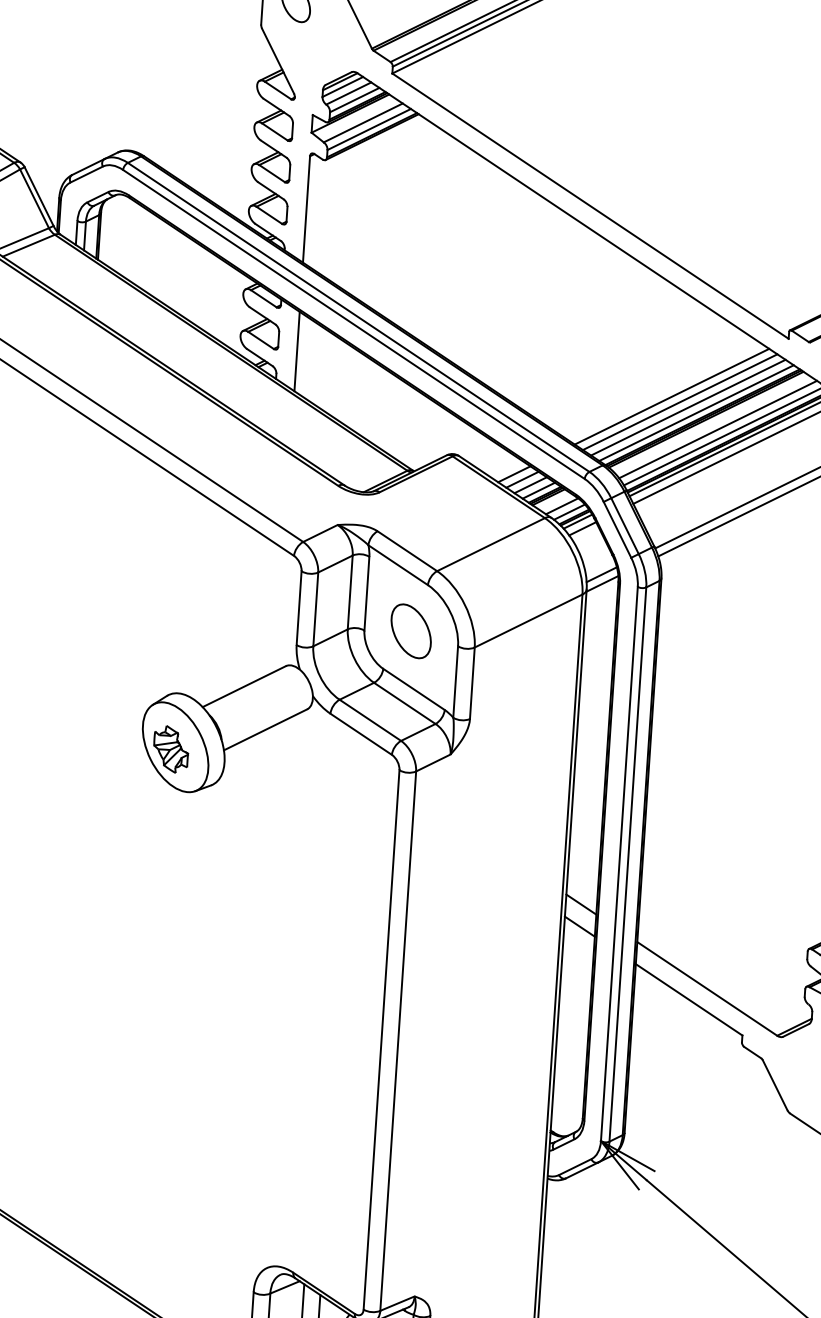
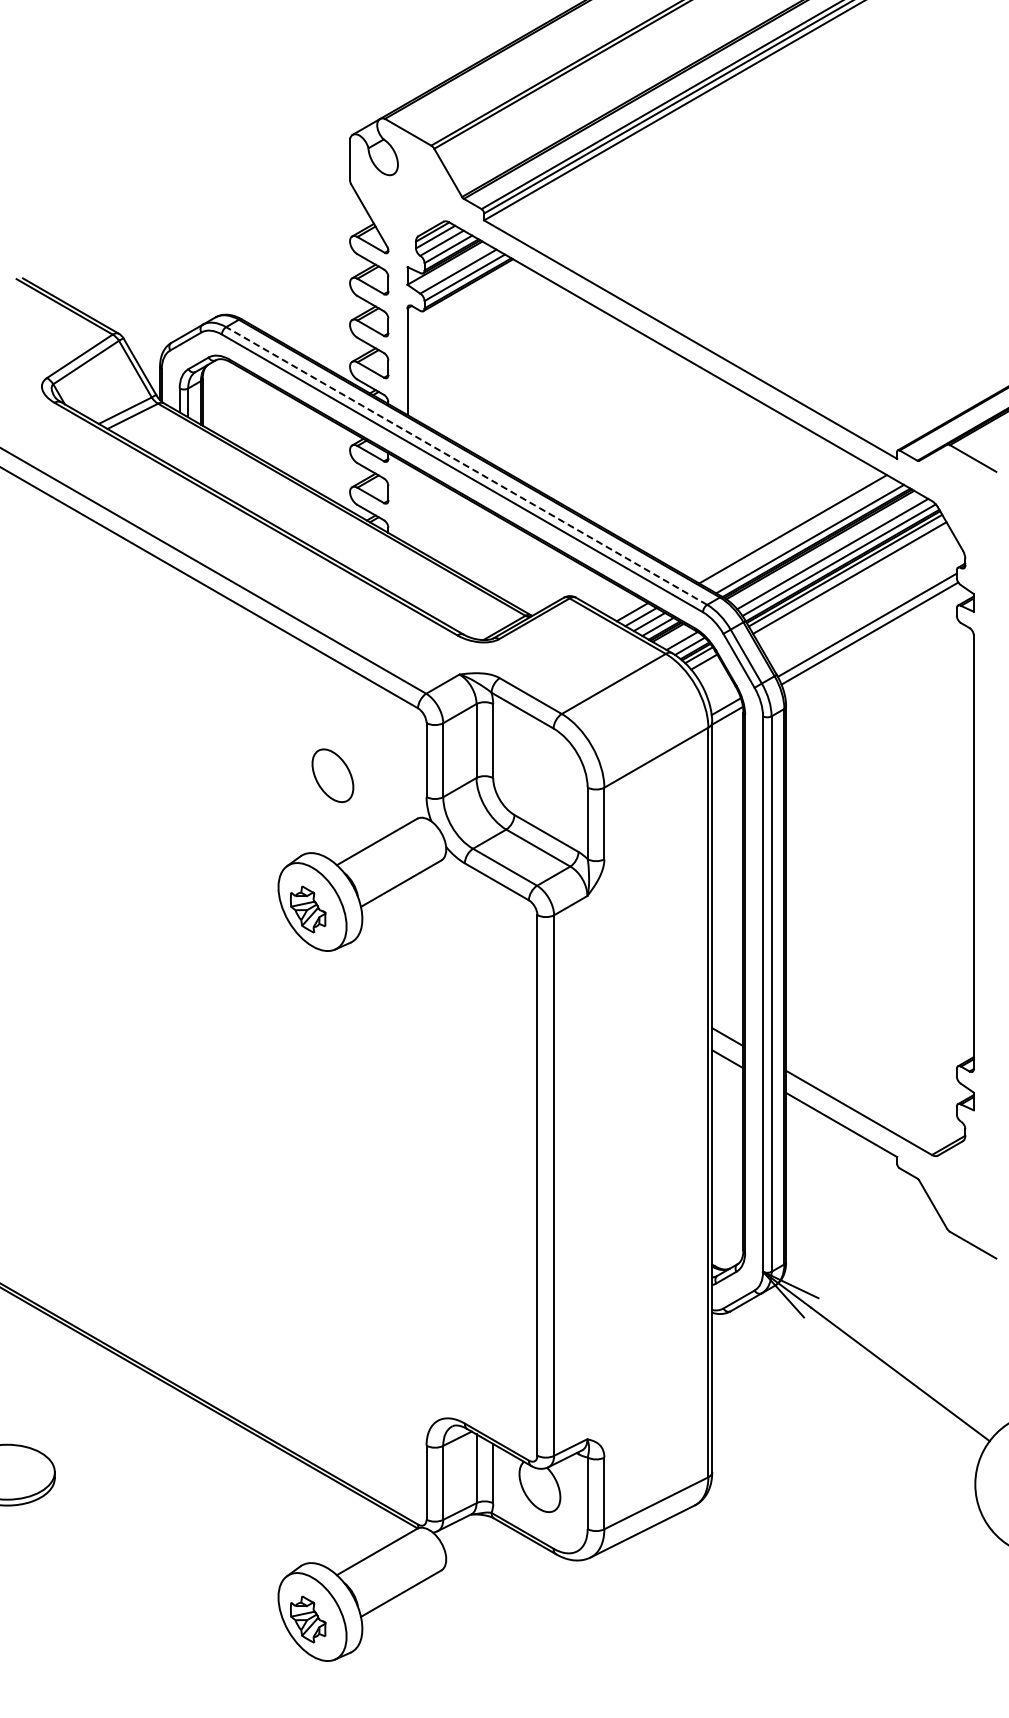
line: (358, 317) -> (466, 466), solid -> dashed
line: (297, 350) -> (407, 503), removed
line: (671, 396) -> (784, 524), removed
line: (688, 407) -> (801, 534), removed
part: (410, 631) -> (332, 775), moved

